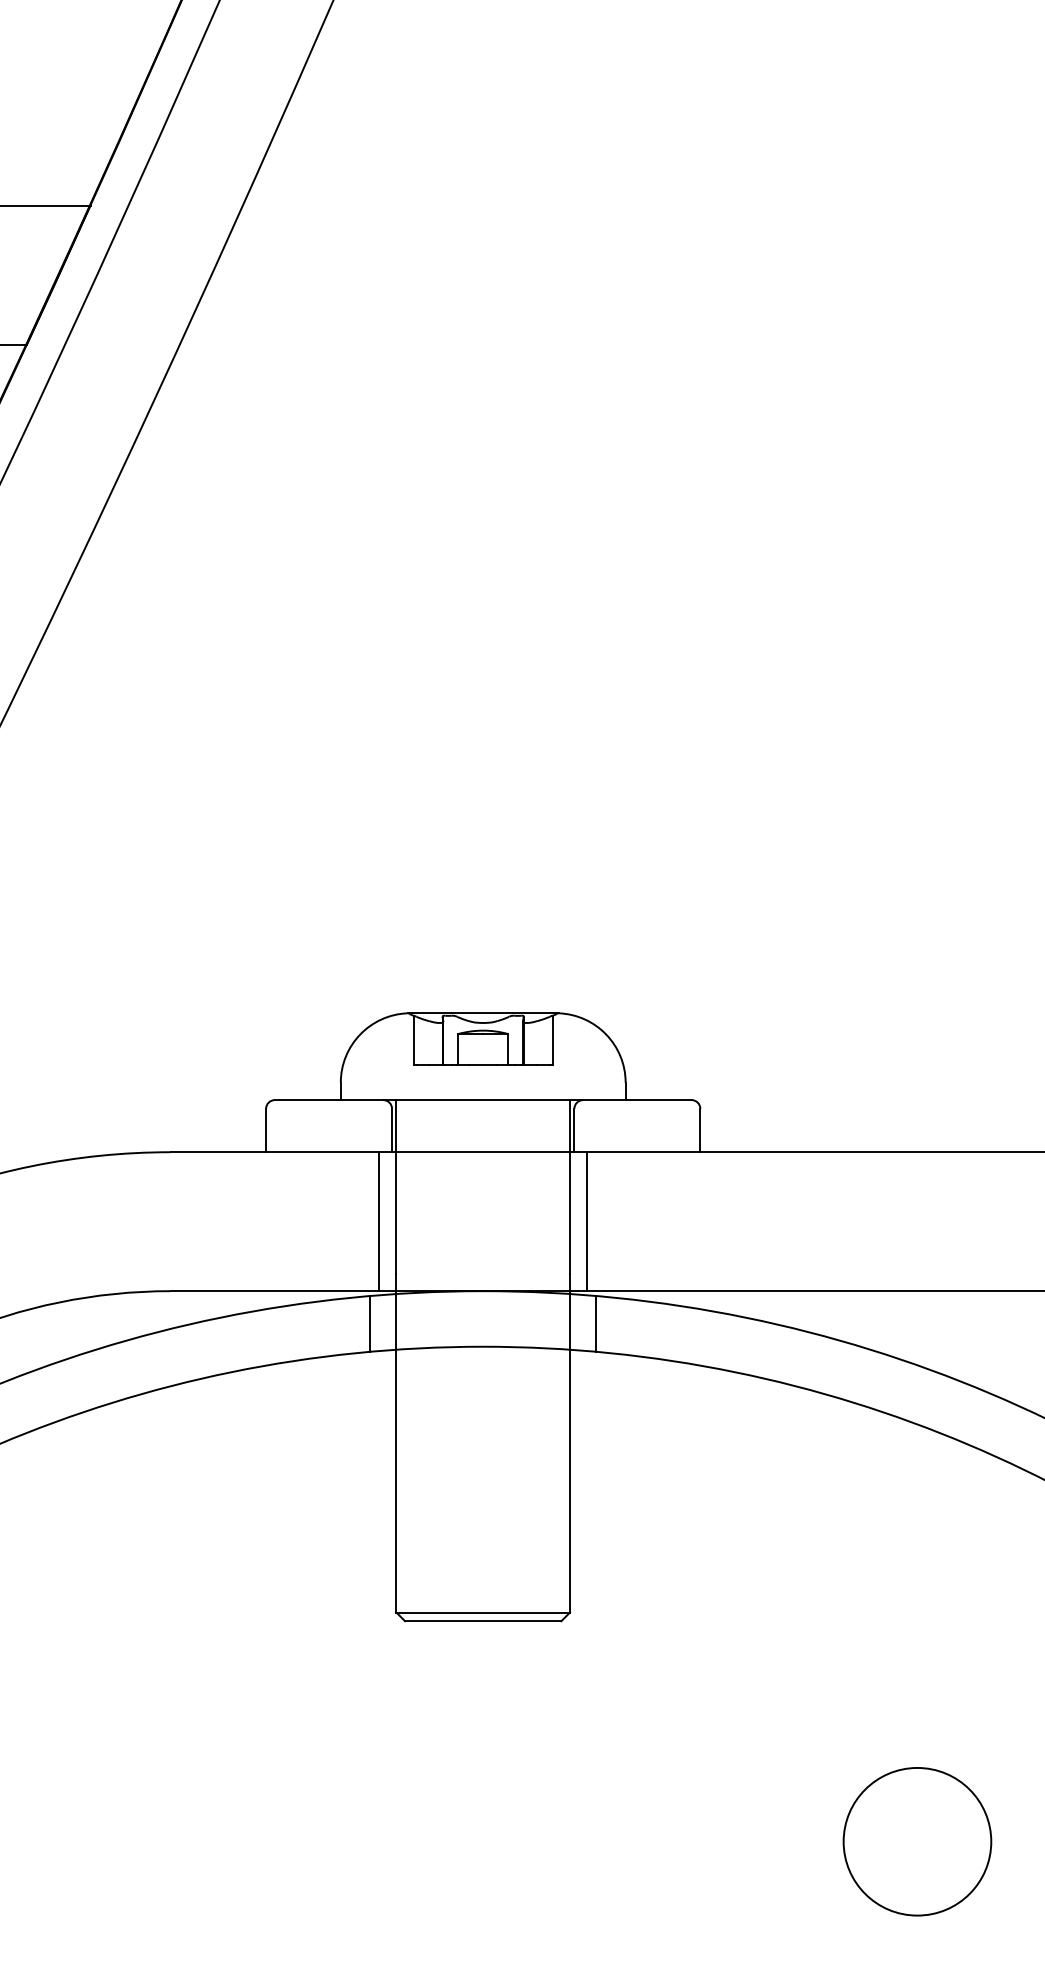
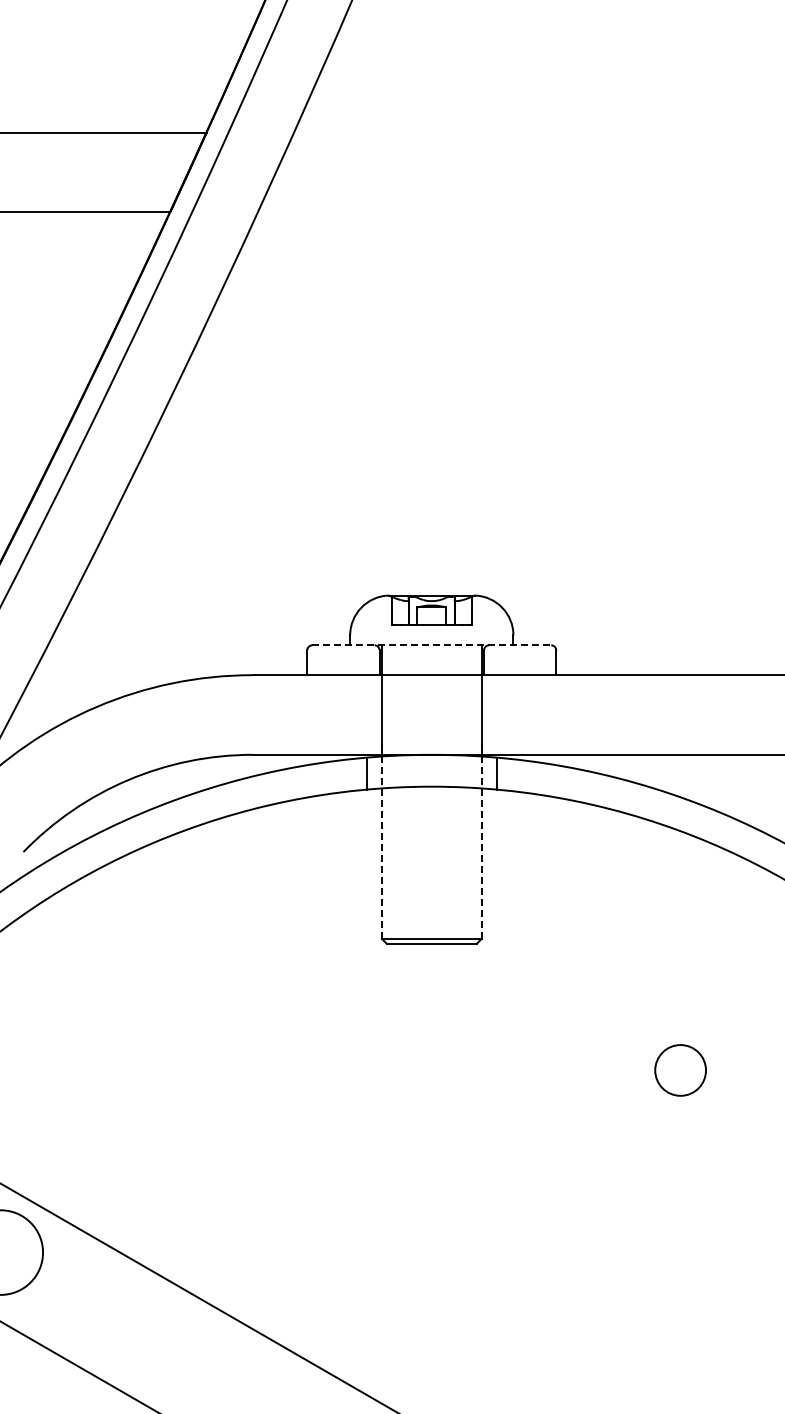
line: (484, 1100) -> (432, 645), solid -> dashed
line: (379, 1220) -> (372, 714), removed
line: (587, 1220) -> (491, 714), removed
line: (397, 1452) -> (382, 847), solid -> dashed
line: (569, 1452) -> (481, 847), solid -> dashed
circle: (917, 1841) -> (680, 1070), size x0.6

